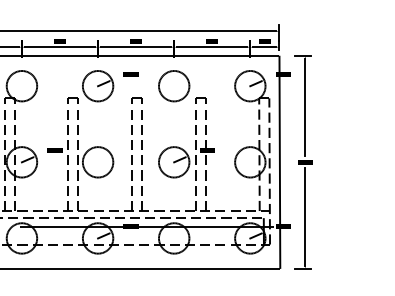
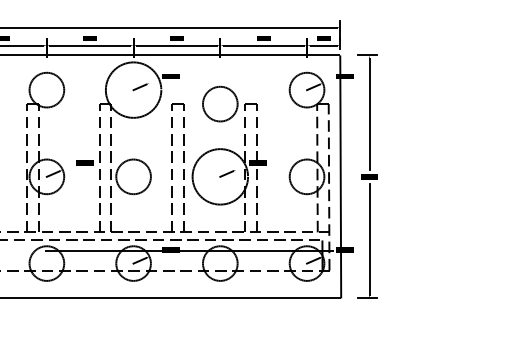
circle: (97, 85) -> (133, 89), size x1.6
circle: (174, 85) -> (220, 103), moved
circle: (173, 162) -> (219, 176), size x1.6

